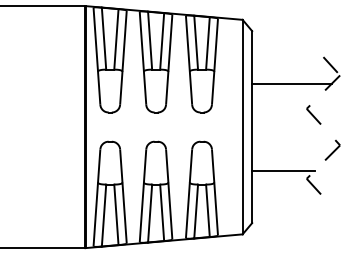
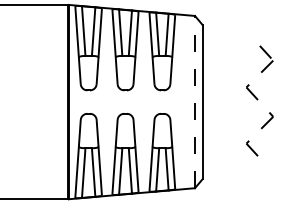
line: (291, 83) -> (234, 67), removed
line: (242, 126) -> (194, 101), solid -> dashed
line: (283, 170) -> (227, 136), removed

